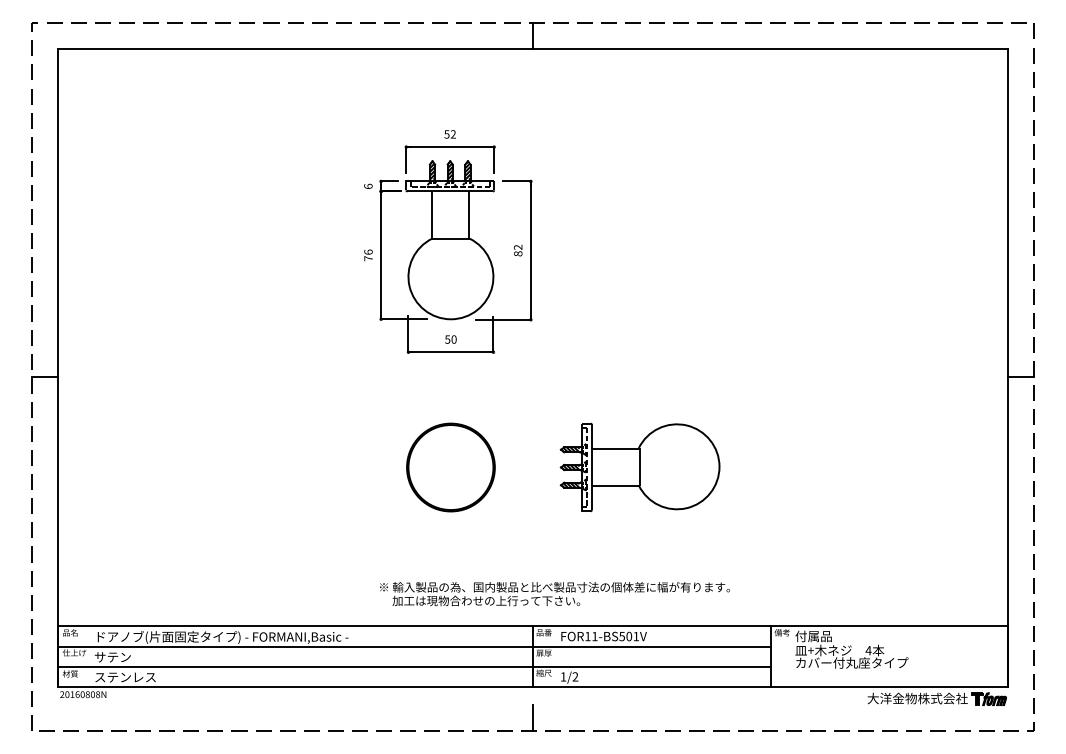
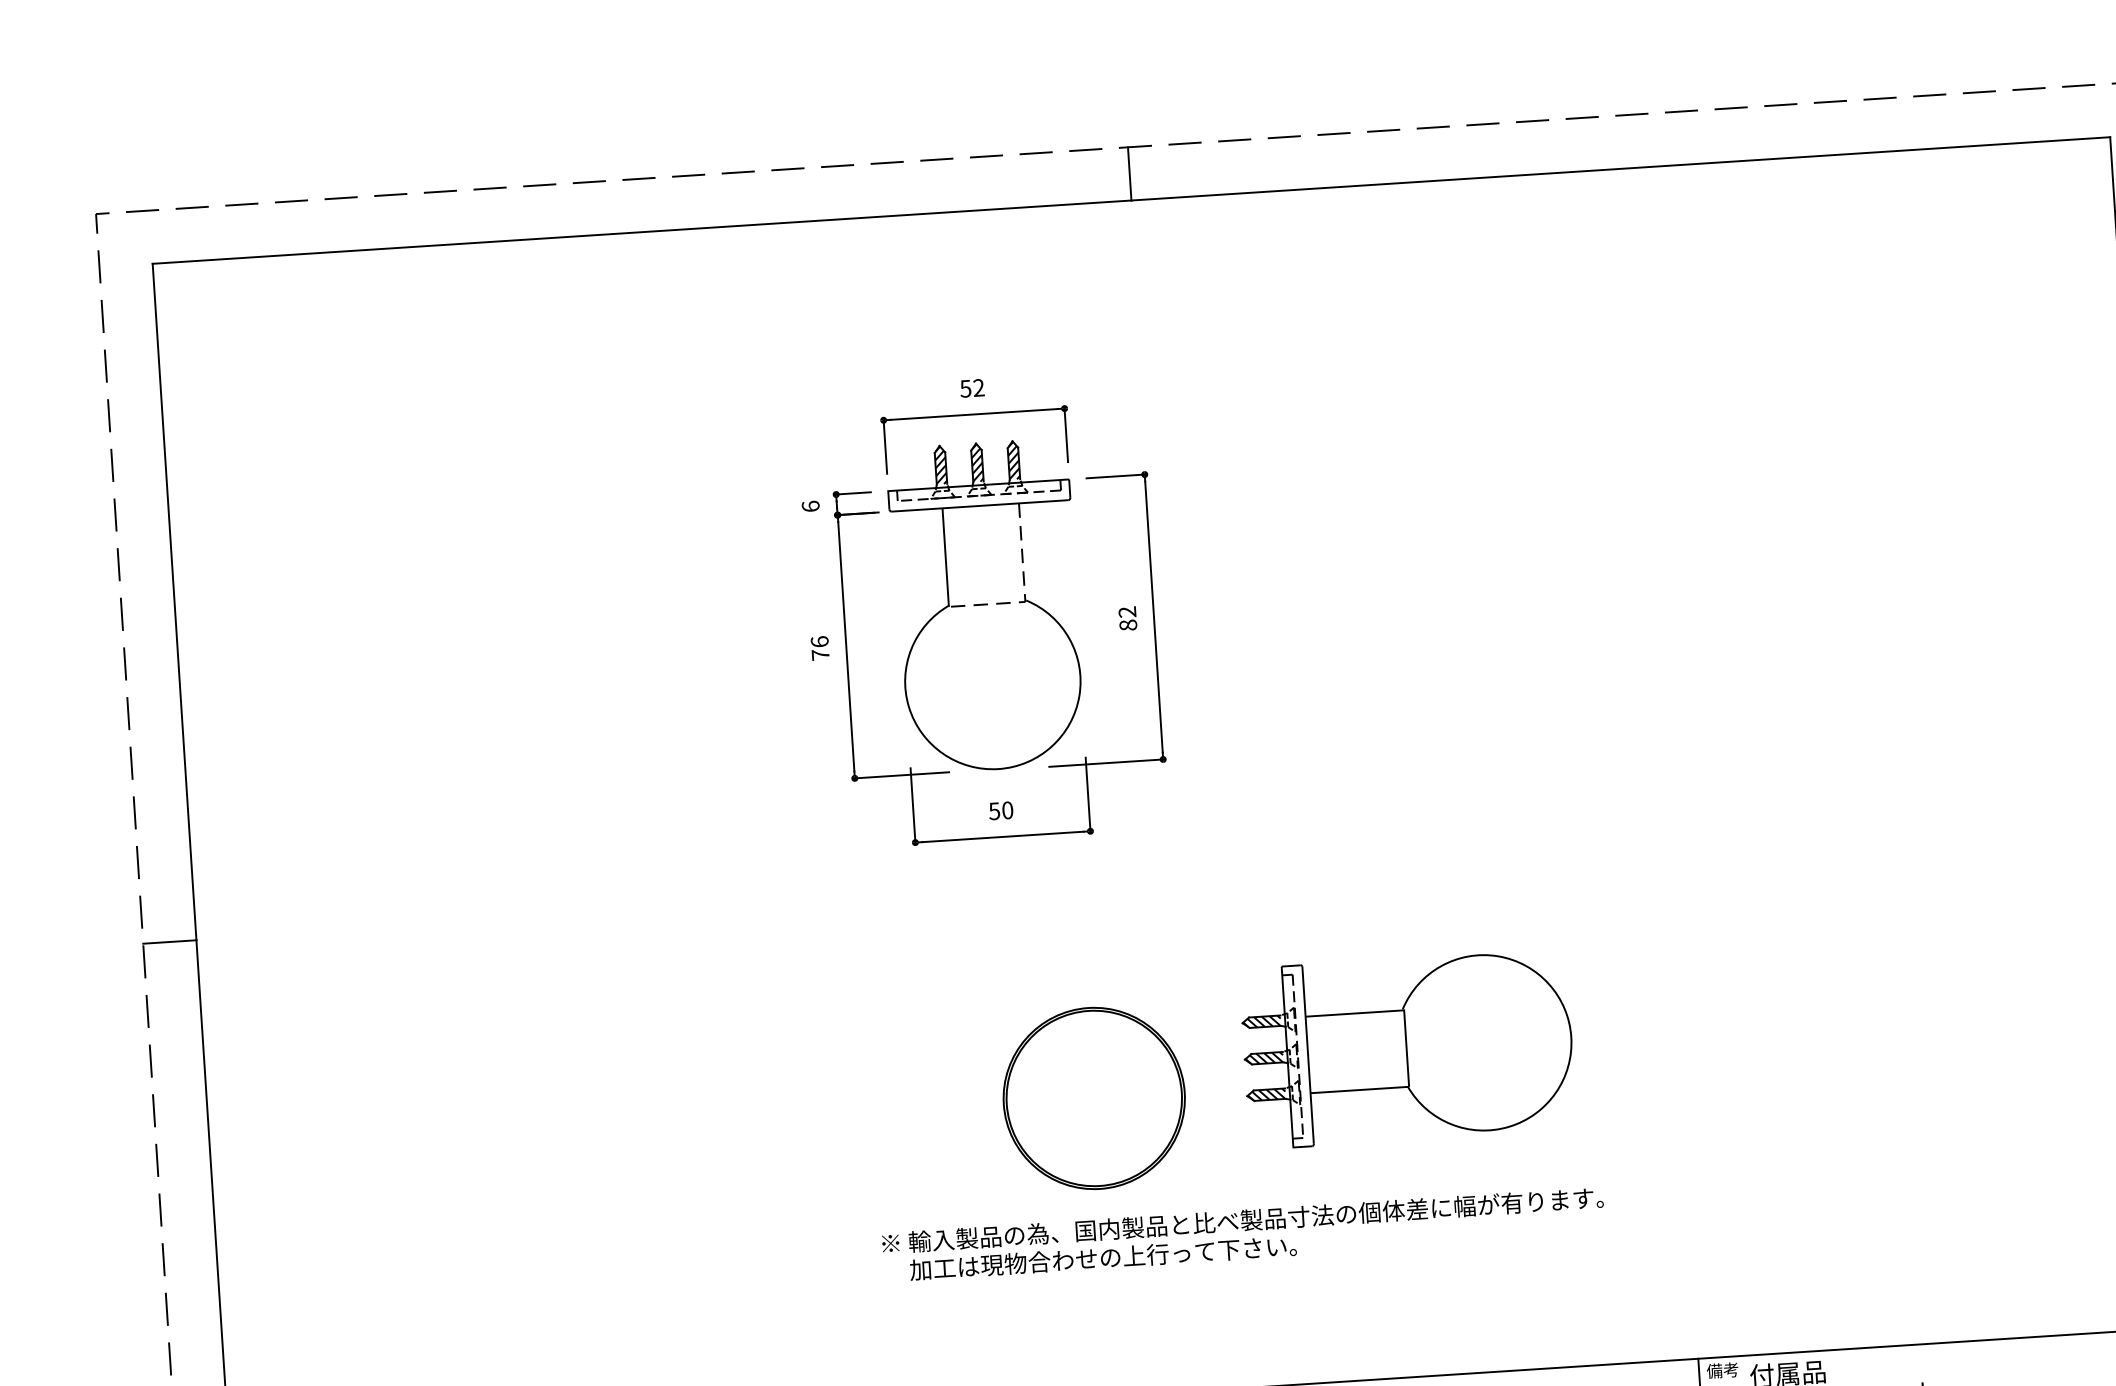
line: (469, 235) -> (1025, 593), solid -> dashed
part: (450, 467) -> (1093, 1098), moved
text: (554, 594) -> (1242, 1235), moved

